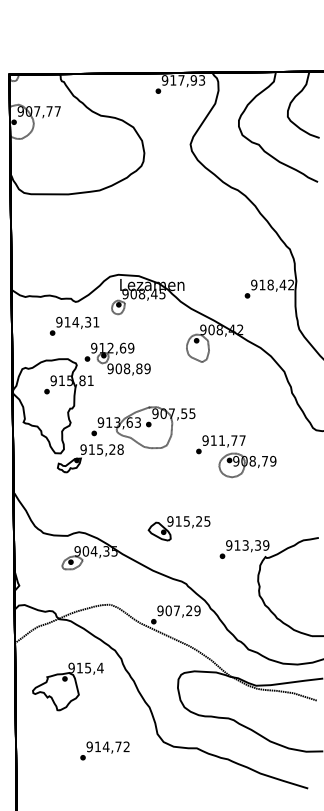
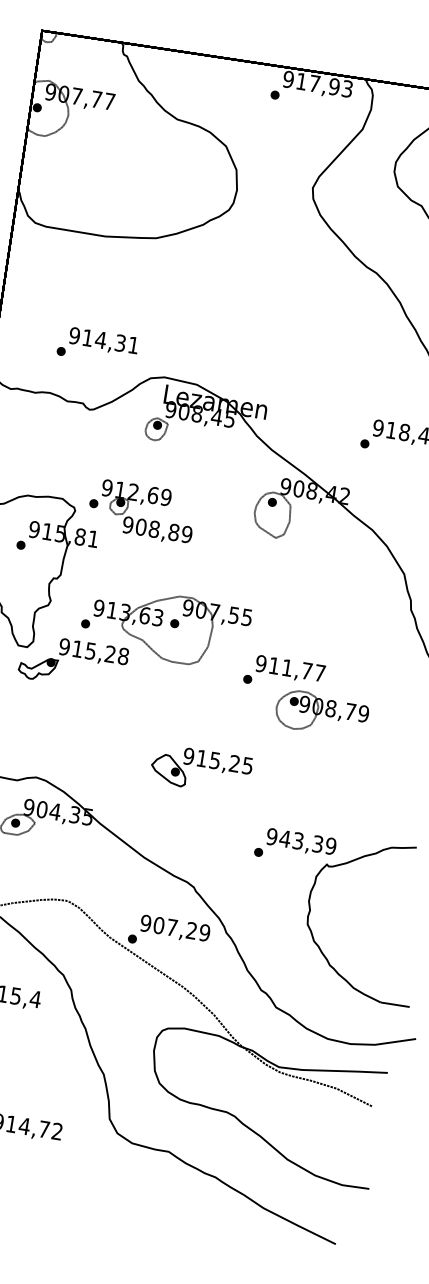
text: (74, 325) -> (98, 344), moved
part: (178, 528) -> (199, 769), moved
text: (237, 545) -> (285, 839), 913,39 -> 943,39

